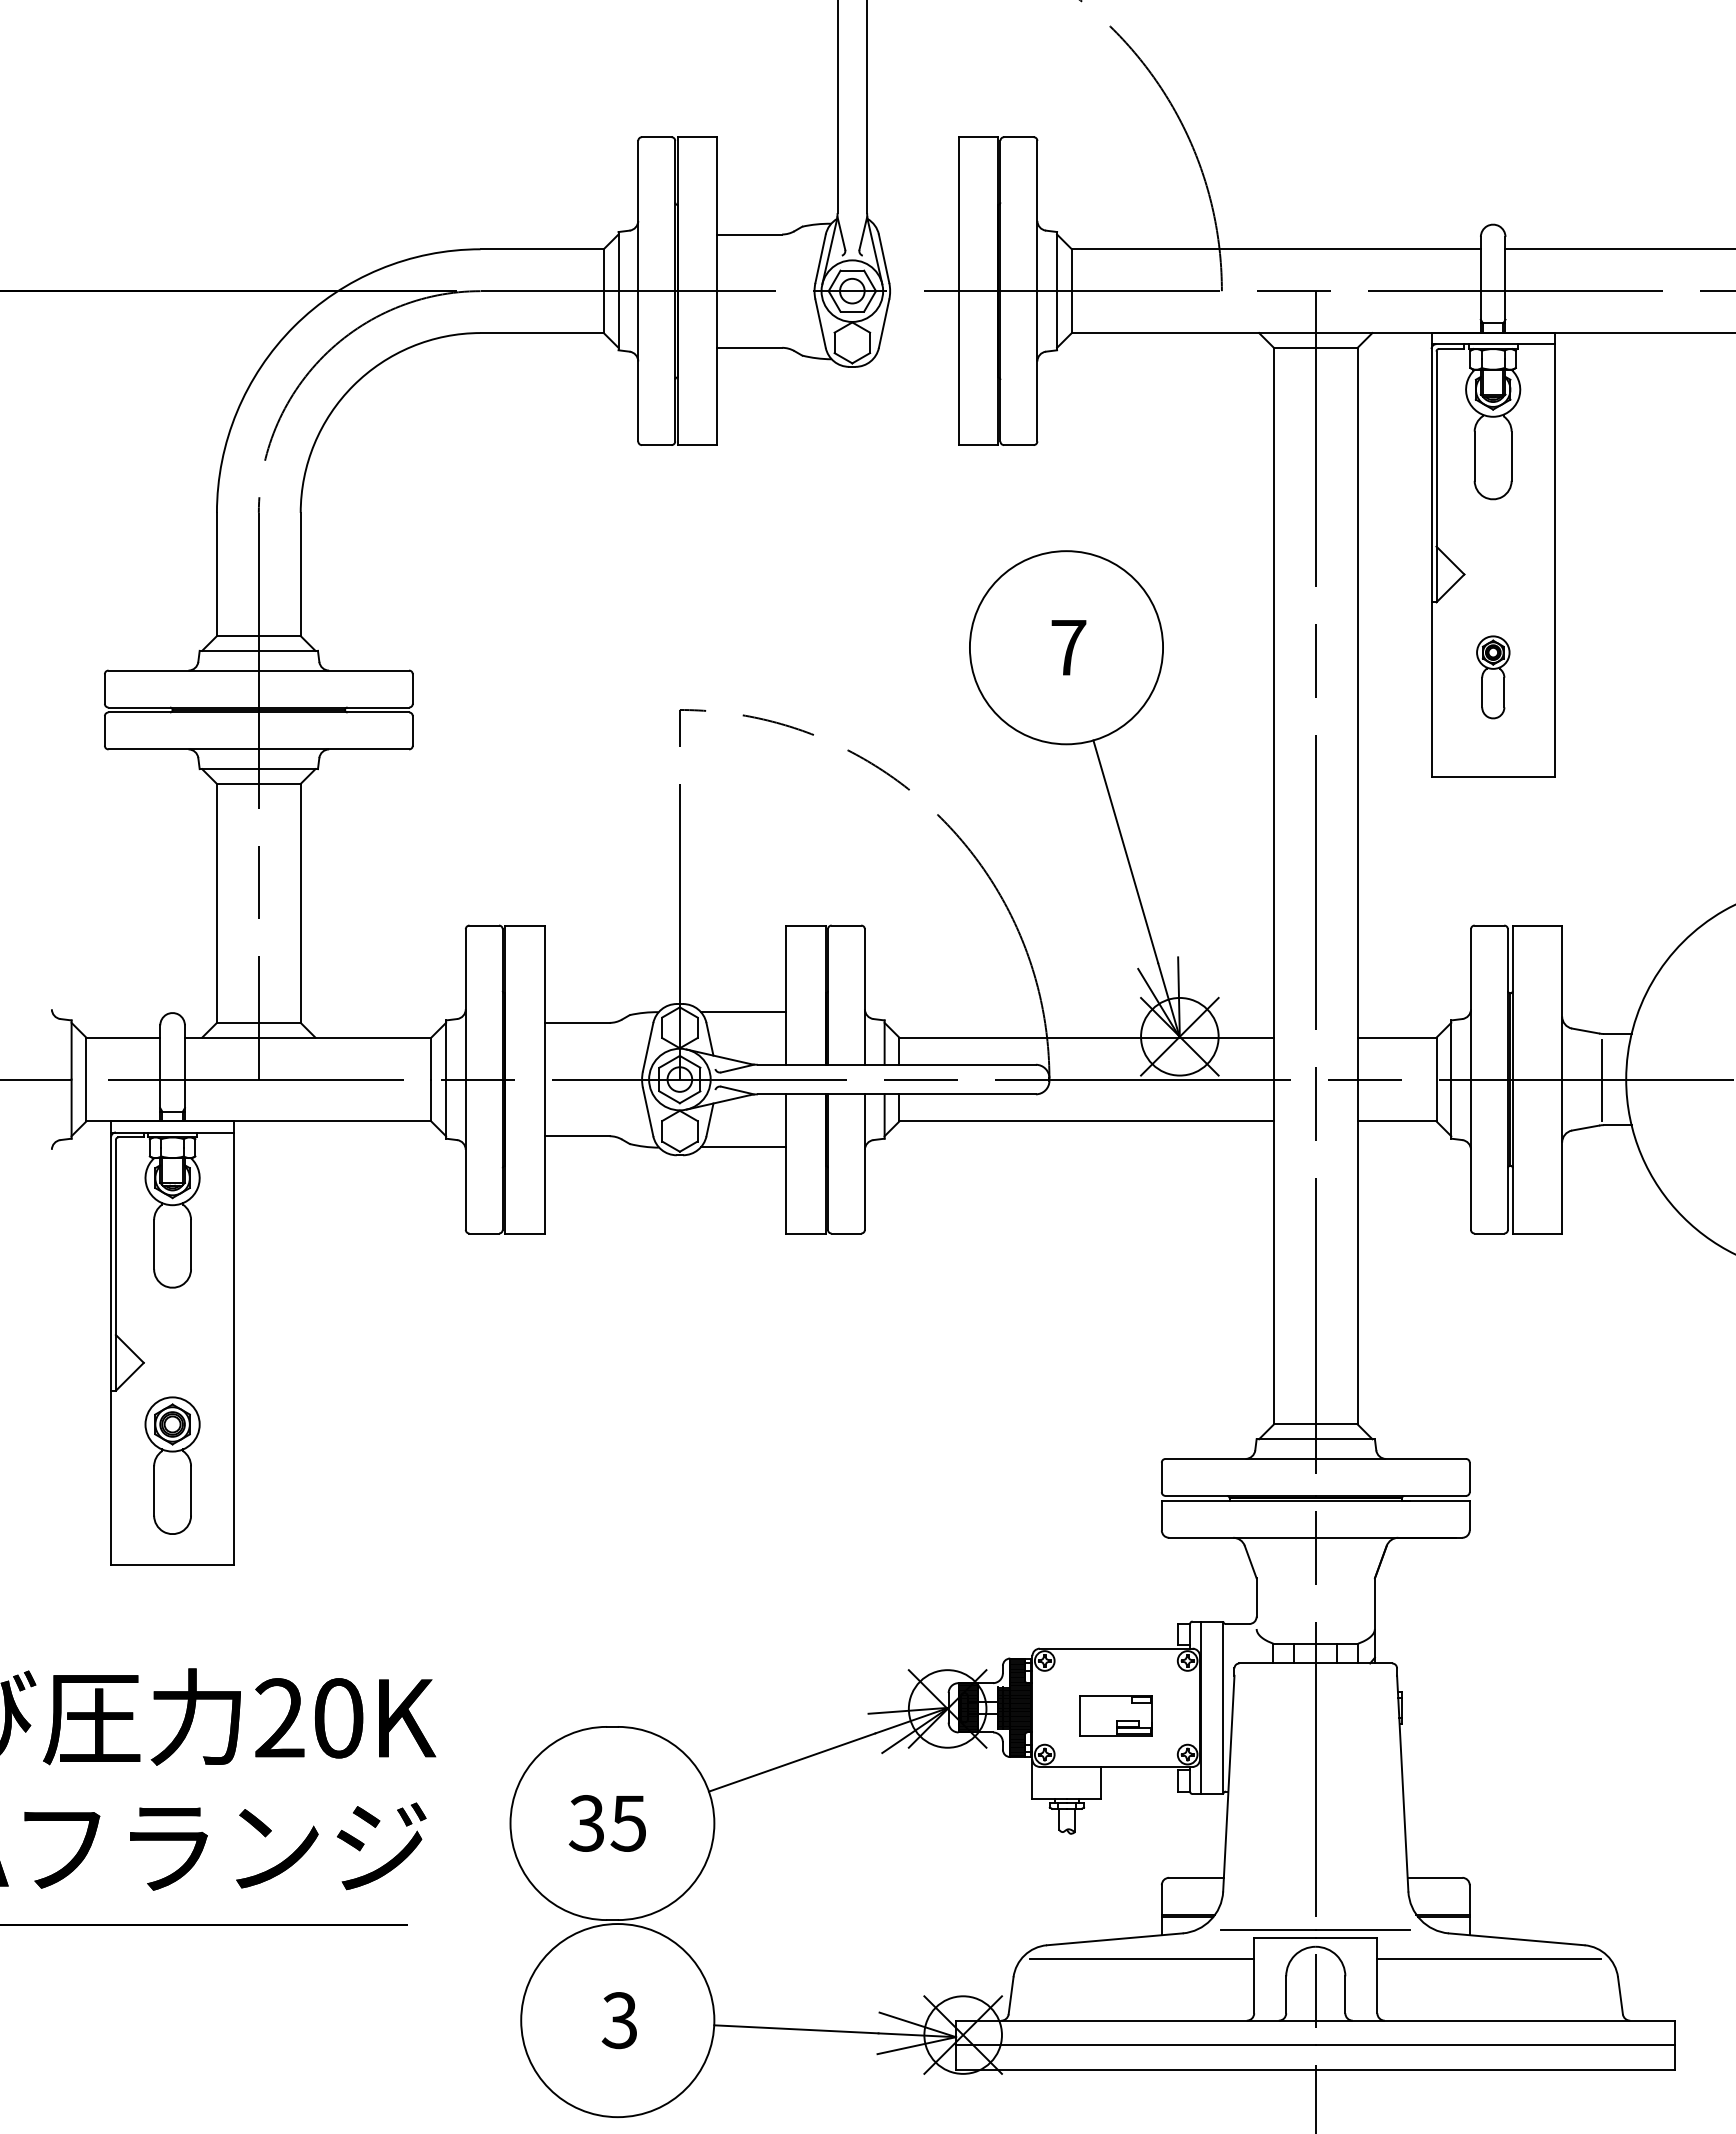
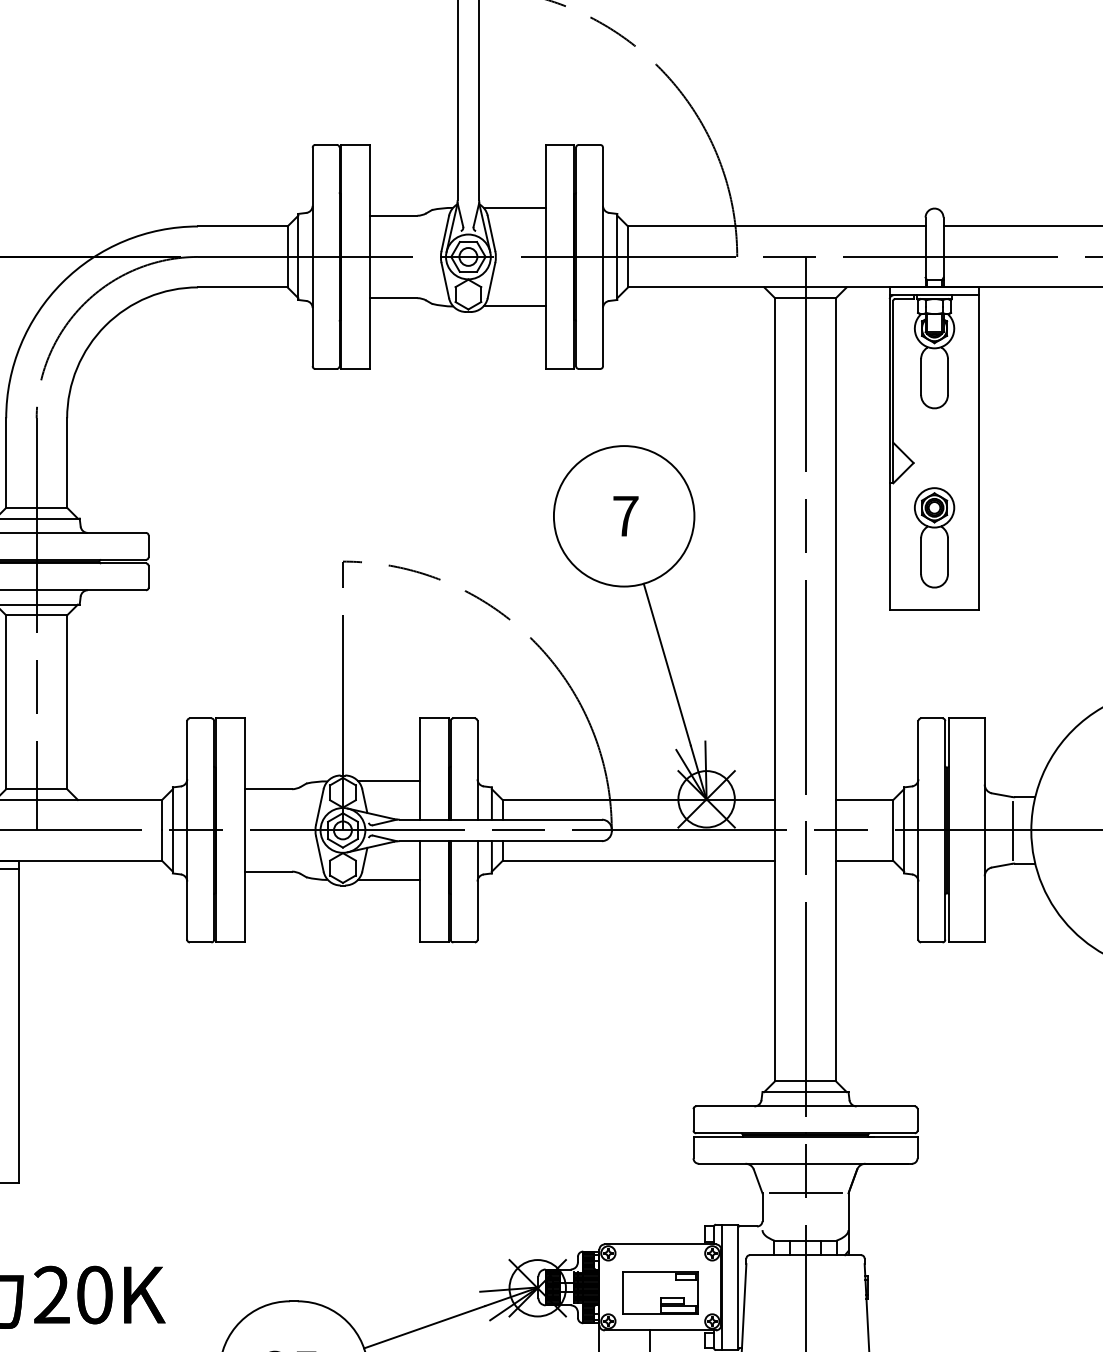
line: (915, 223) -> (514, 207), added
line: (915, 358) -> (514, 305), added
part: (1493, 677) -> (934, 537), size x1.67
line: (1315, 1578) -> (805, 1193), added
part: (1115, 1715) -> (659, 1293), size x1.43

